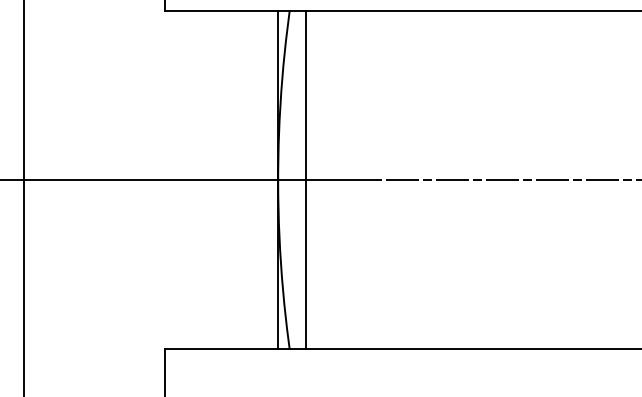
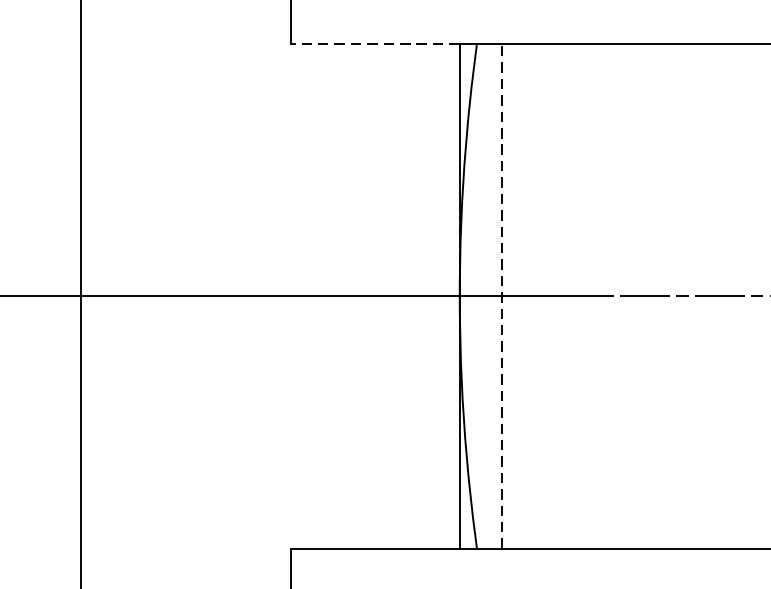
line: (221, 10) -> (375, 43), solid -> dashed
line: (306, 179) -> (502, 295), solid -> dashed

